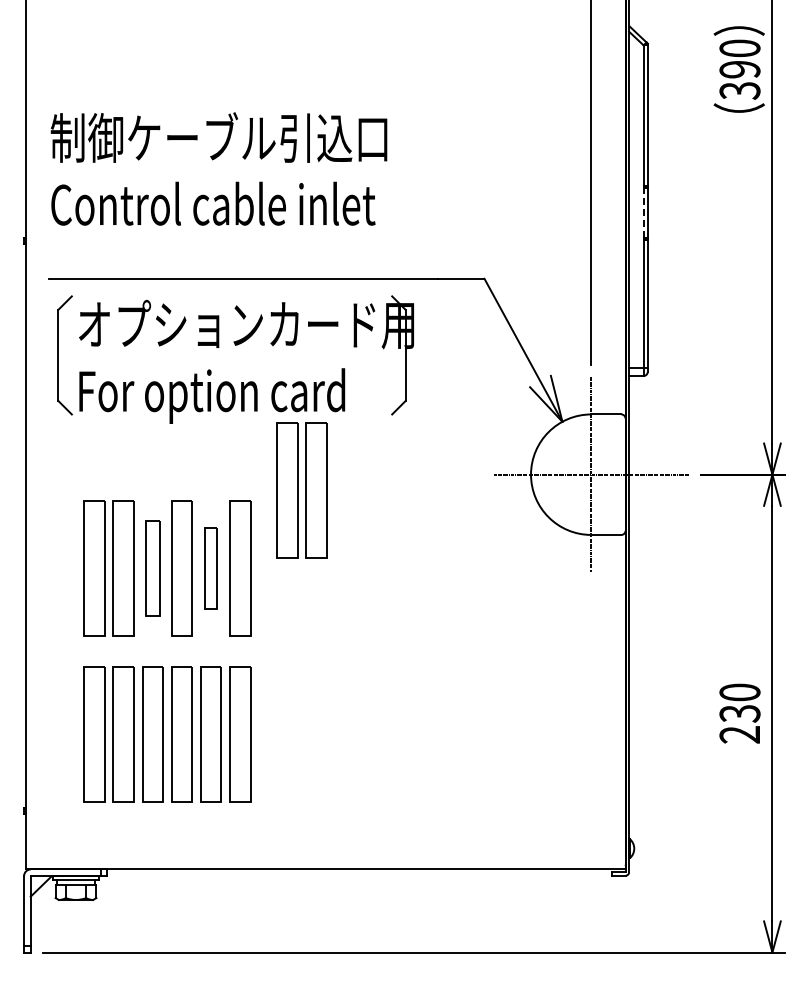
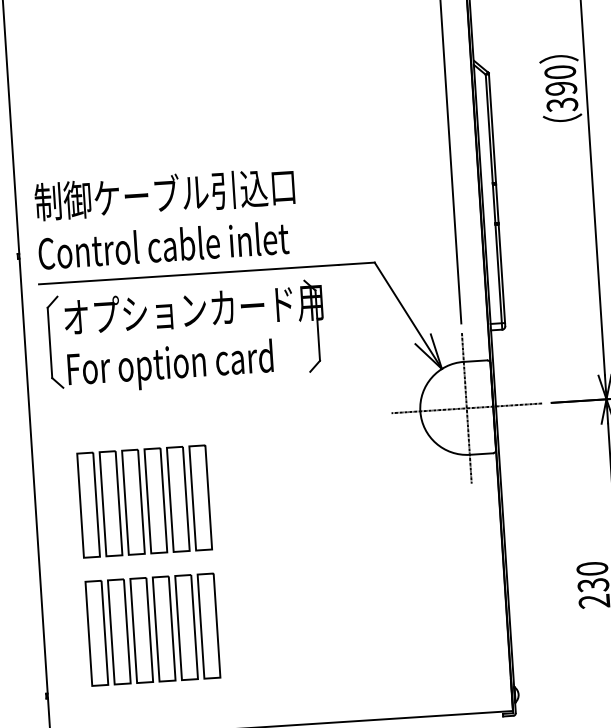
text: (218, 168) -> (165, 217), moved
line: (643, 212) -> (494, 203), dashed -> solid
part: (301, 490) -> (244, 434), removed
part: (152, 568) -> (133, 502), size x1.43
part: (210, 568) -> (177, 499), size x1.67

